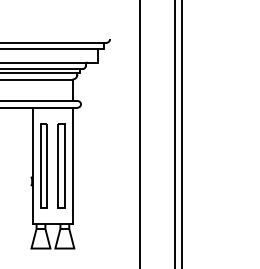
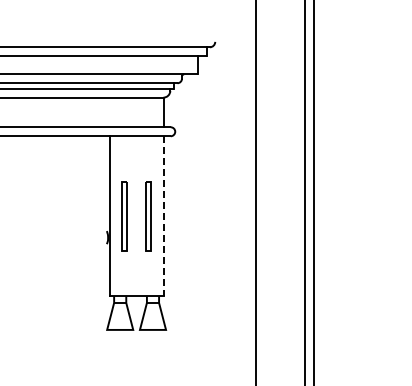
part: (44, 166) -> (124, 216), size x0.6
part: (61, 166) -> (148, 216), size x0.6
line: (72, 166) -> (163, 216), solid -> dashed

